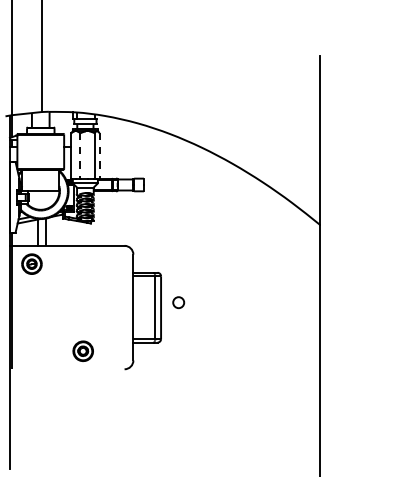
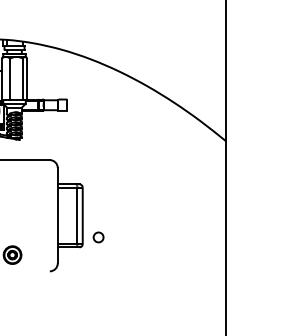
line: (80, 156) -> (10, 79), dashed -> solid
line: (99, 156) -> (27, 79), dashed -> solid
circle: (178, 302) -> (98, 237), moved

